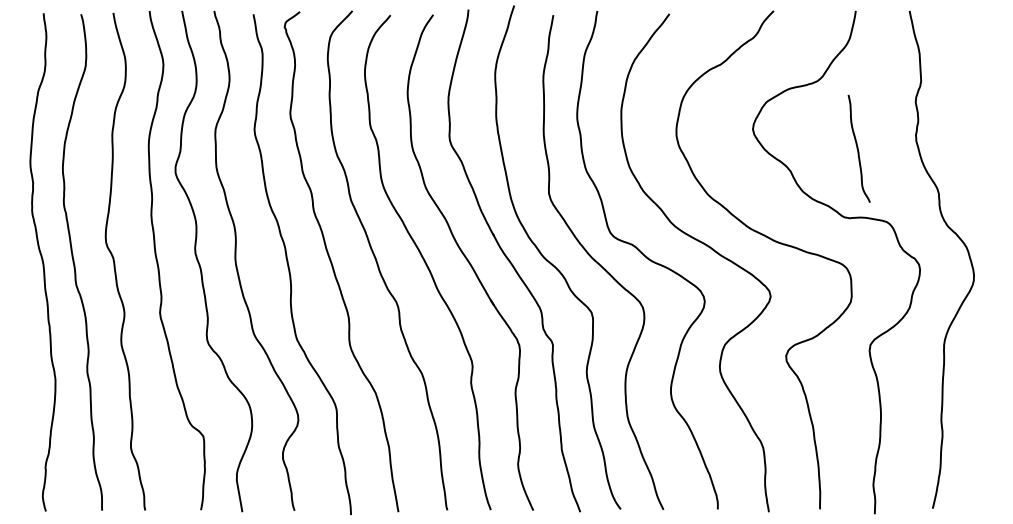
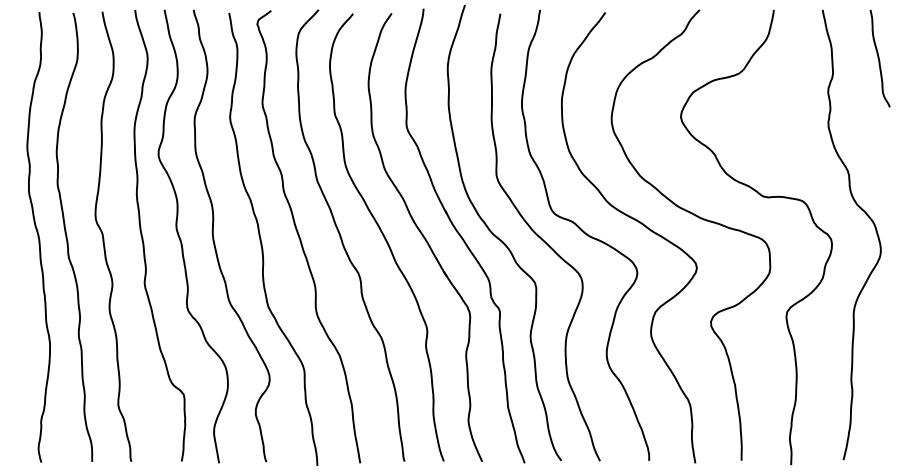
curve: (858, 148) -> (879, 58), moved

